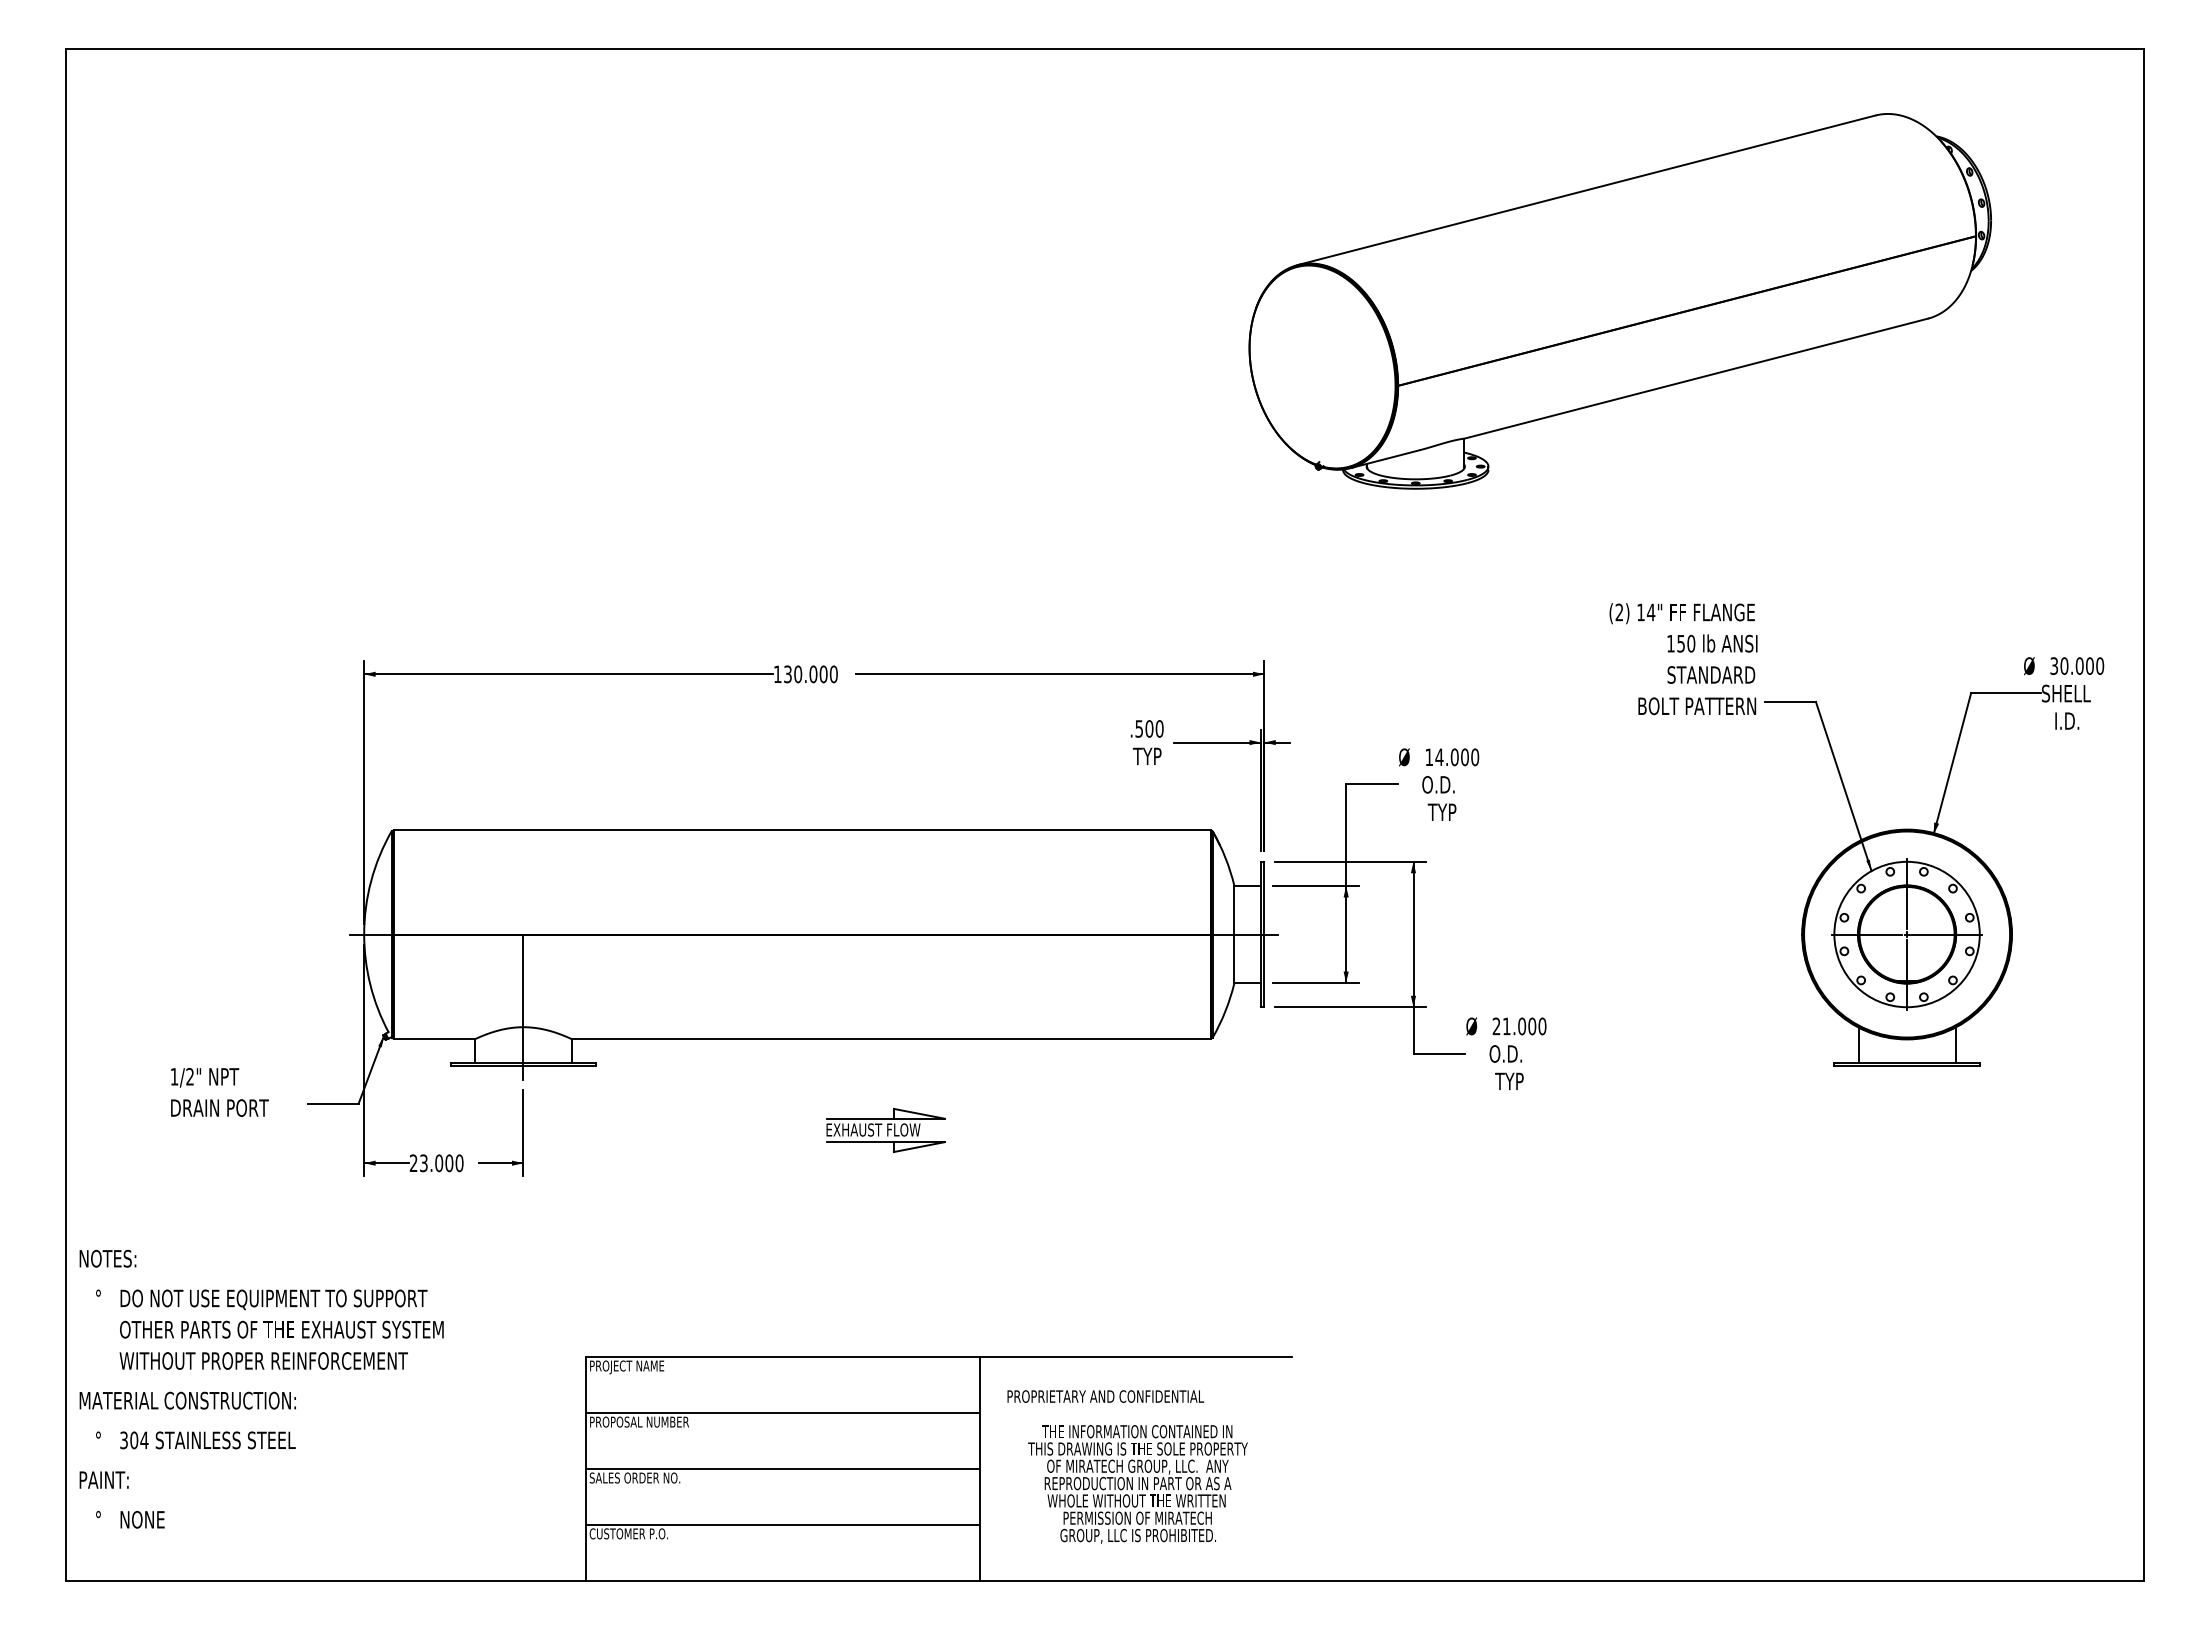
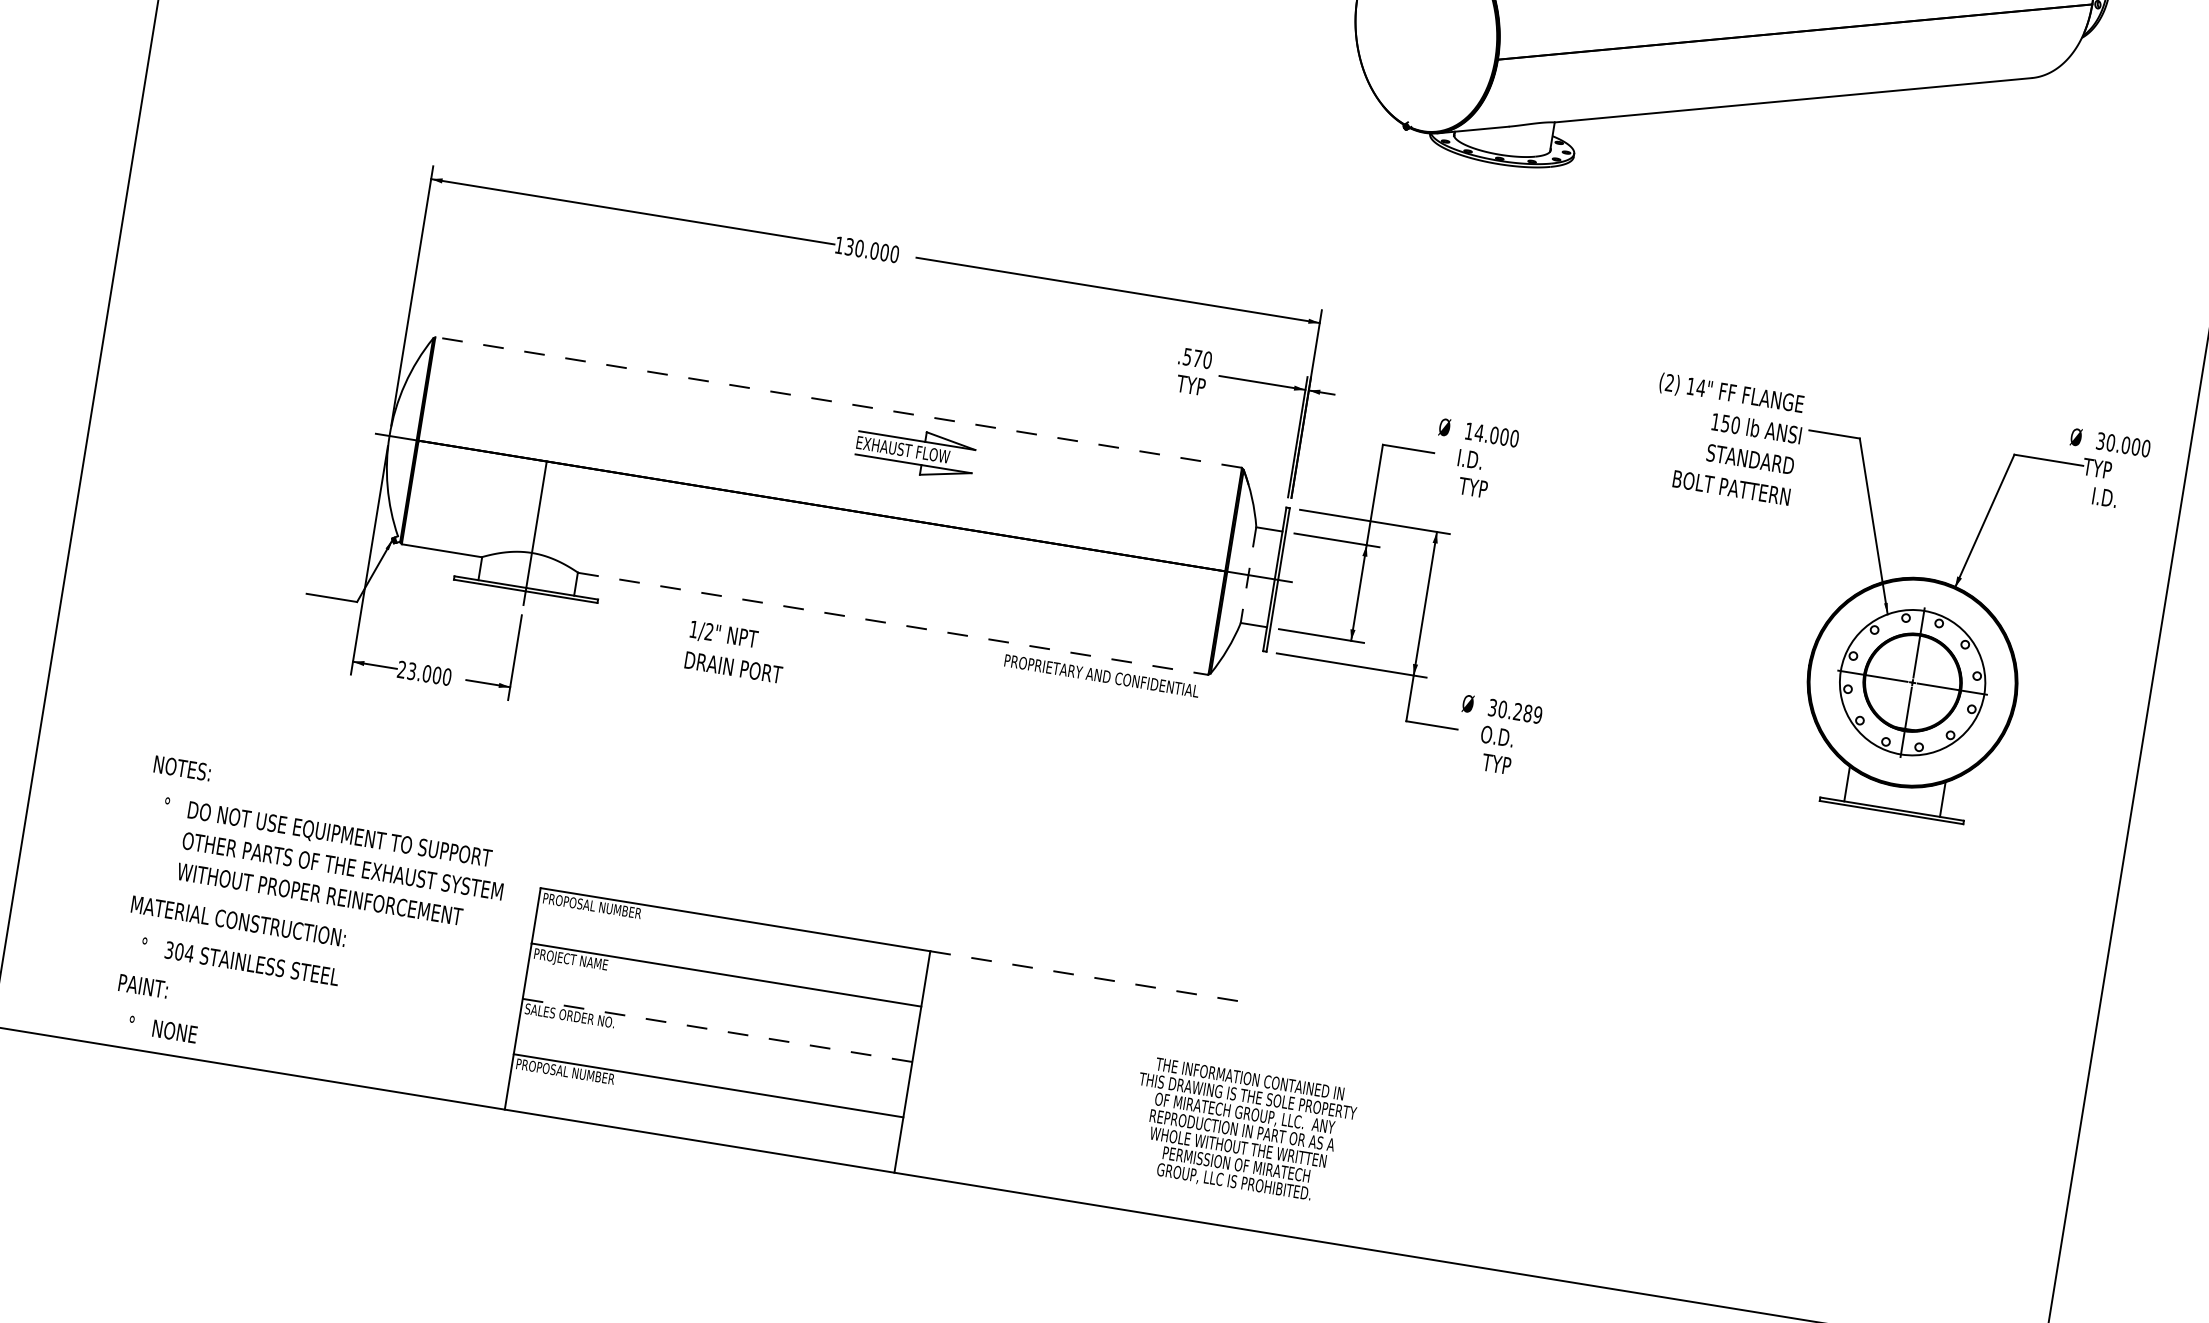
text: (1683, 659) -> (1725, 439), moved
text: (2065, 693) -> (2107, 470), SHELL -> TYP
text: (1149, 728) -> (1197, 358), .500 -> .570
text: (1438, 784) -> (1474, 459), O.D. -> I.D.
line: (802, 829) -> (839, 402), solid -> dashed
line: (1234, 934) -> (1248, 575), solid -> dashed
text: (1519, 1026) -> (1515, 711), 21.000 -> 30.289
line: (892, 1039) -> (894, 624), solid -> dashed
text: (219, 1092) -> (735, 652), moved
part: (885, 1130) -> (915, 452), moved
line: (1136, 1356) -> (1084, 976), solid -> dashed
text: (648, 1367) -> (600, 908), PROJECT NAME -> PROPOSAL NUMBER
text: (261, 1388) -> (313, 921), moved
text: (1105, 1396) -> (1101, 675), moved
text: (648, 1423) -> (592, 964), PROPOSAL NUMBER -> PROJECT NAME
line: (782, 1468) -> (717, 1029), solid -> dashed
text: (1137, 1484) -> (1241, 1131), moved
text: (638, 1533) -> (564, 1071), CUSTOMER P.O. -> PROPOSAL NUMBER

